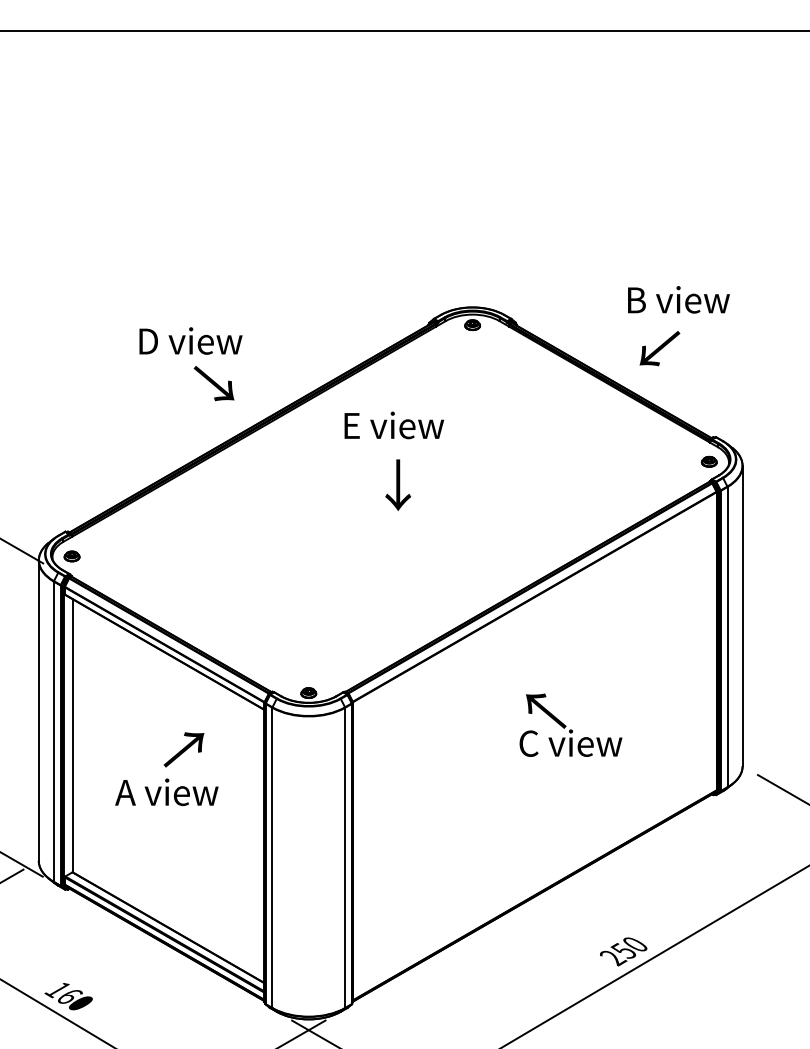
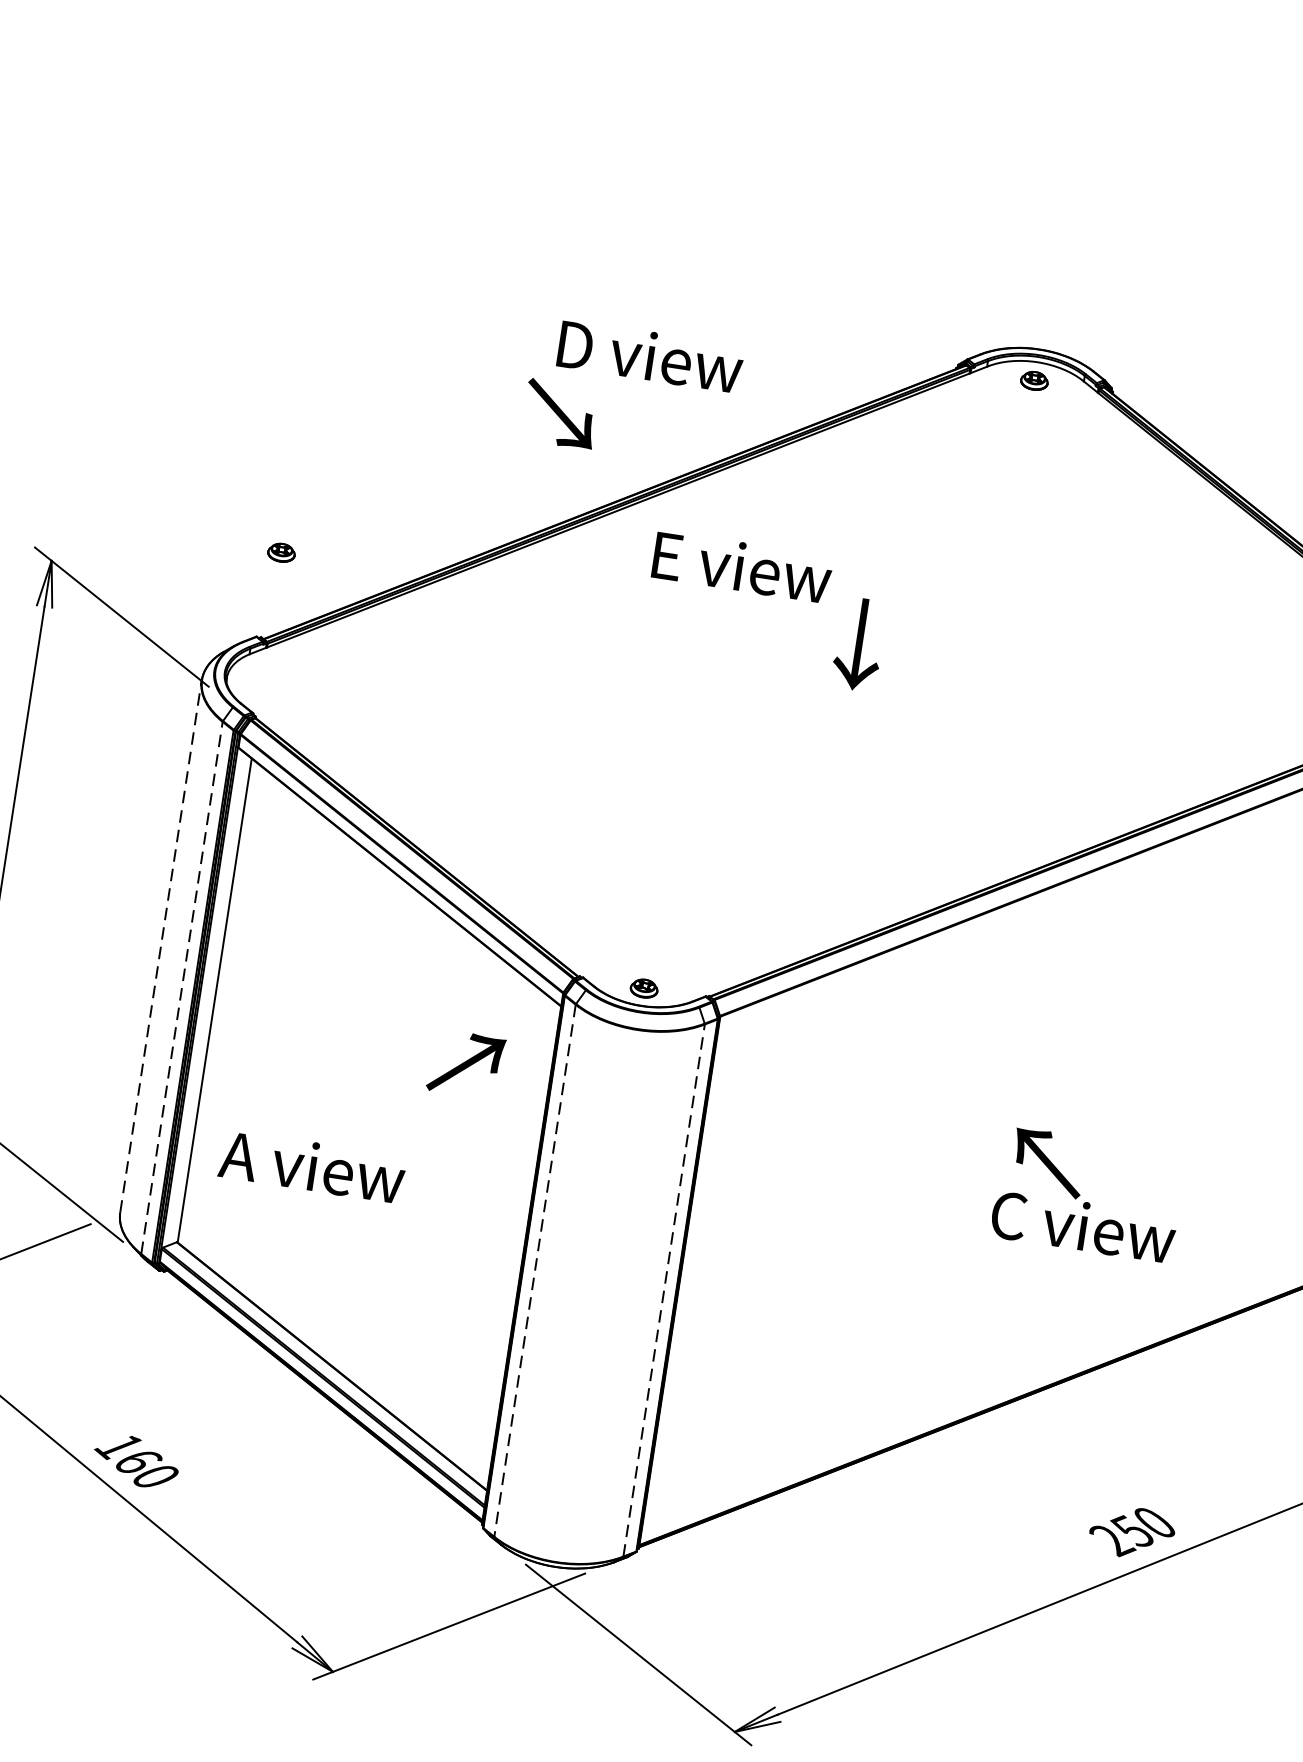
text: (190, 340) -> (649, 355), moved
text: (393, 425) -> (740, 566), moved
part: (71, 556) -> (280, 552), moved
line: (38, 710) -> (160, 946), solid -> dashed
text: (570, 724) -> (1087, 1193), moved
line: (53, 731) -> (181, 987), solid -> dashed
text: (183, 749) -> (465, 1063), moved
text: (166, 791) -> (311, 1165), moved
line: (345, 857) -> (664, 1289), solid -> dashed
line: (272, 858) -> (535, 1271), solid -> dashed

